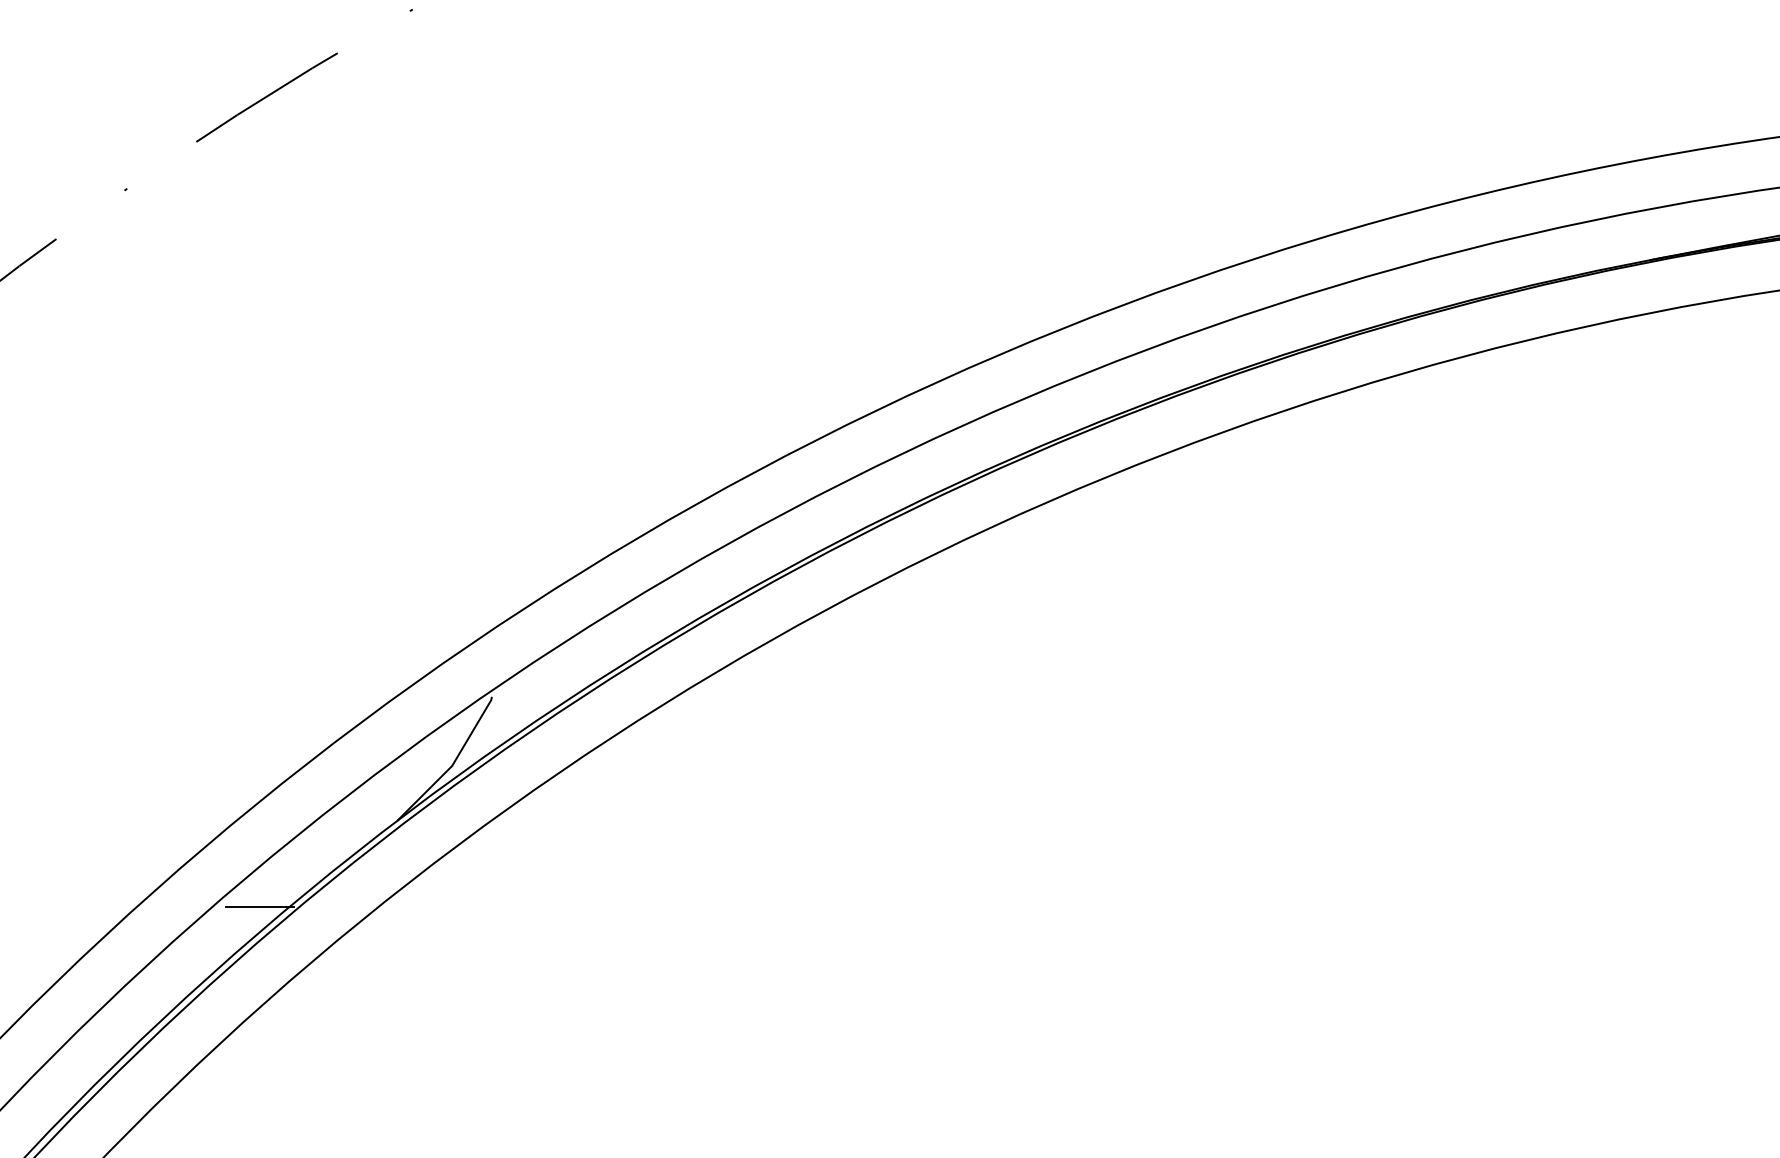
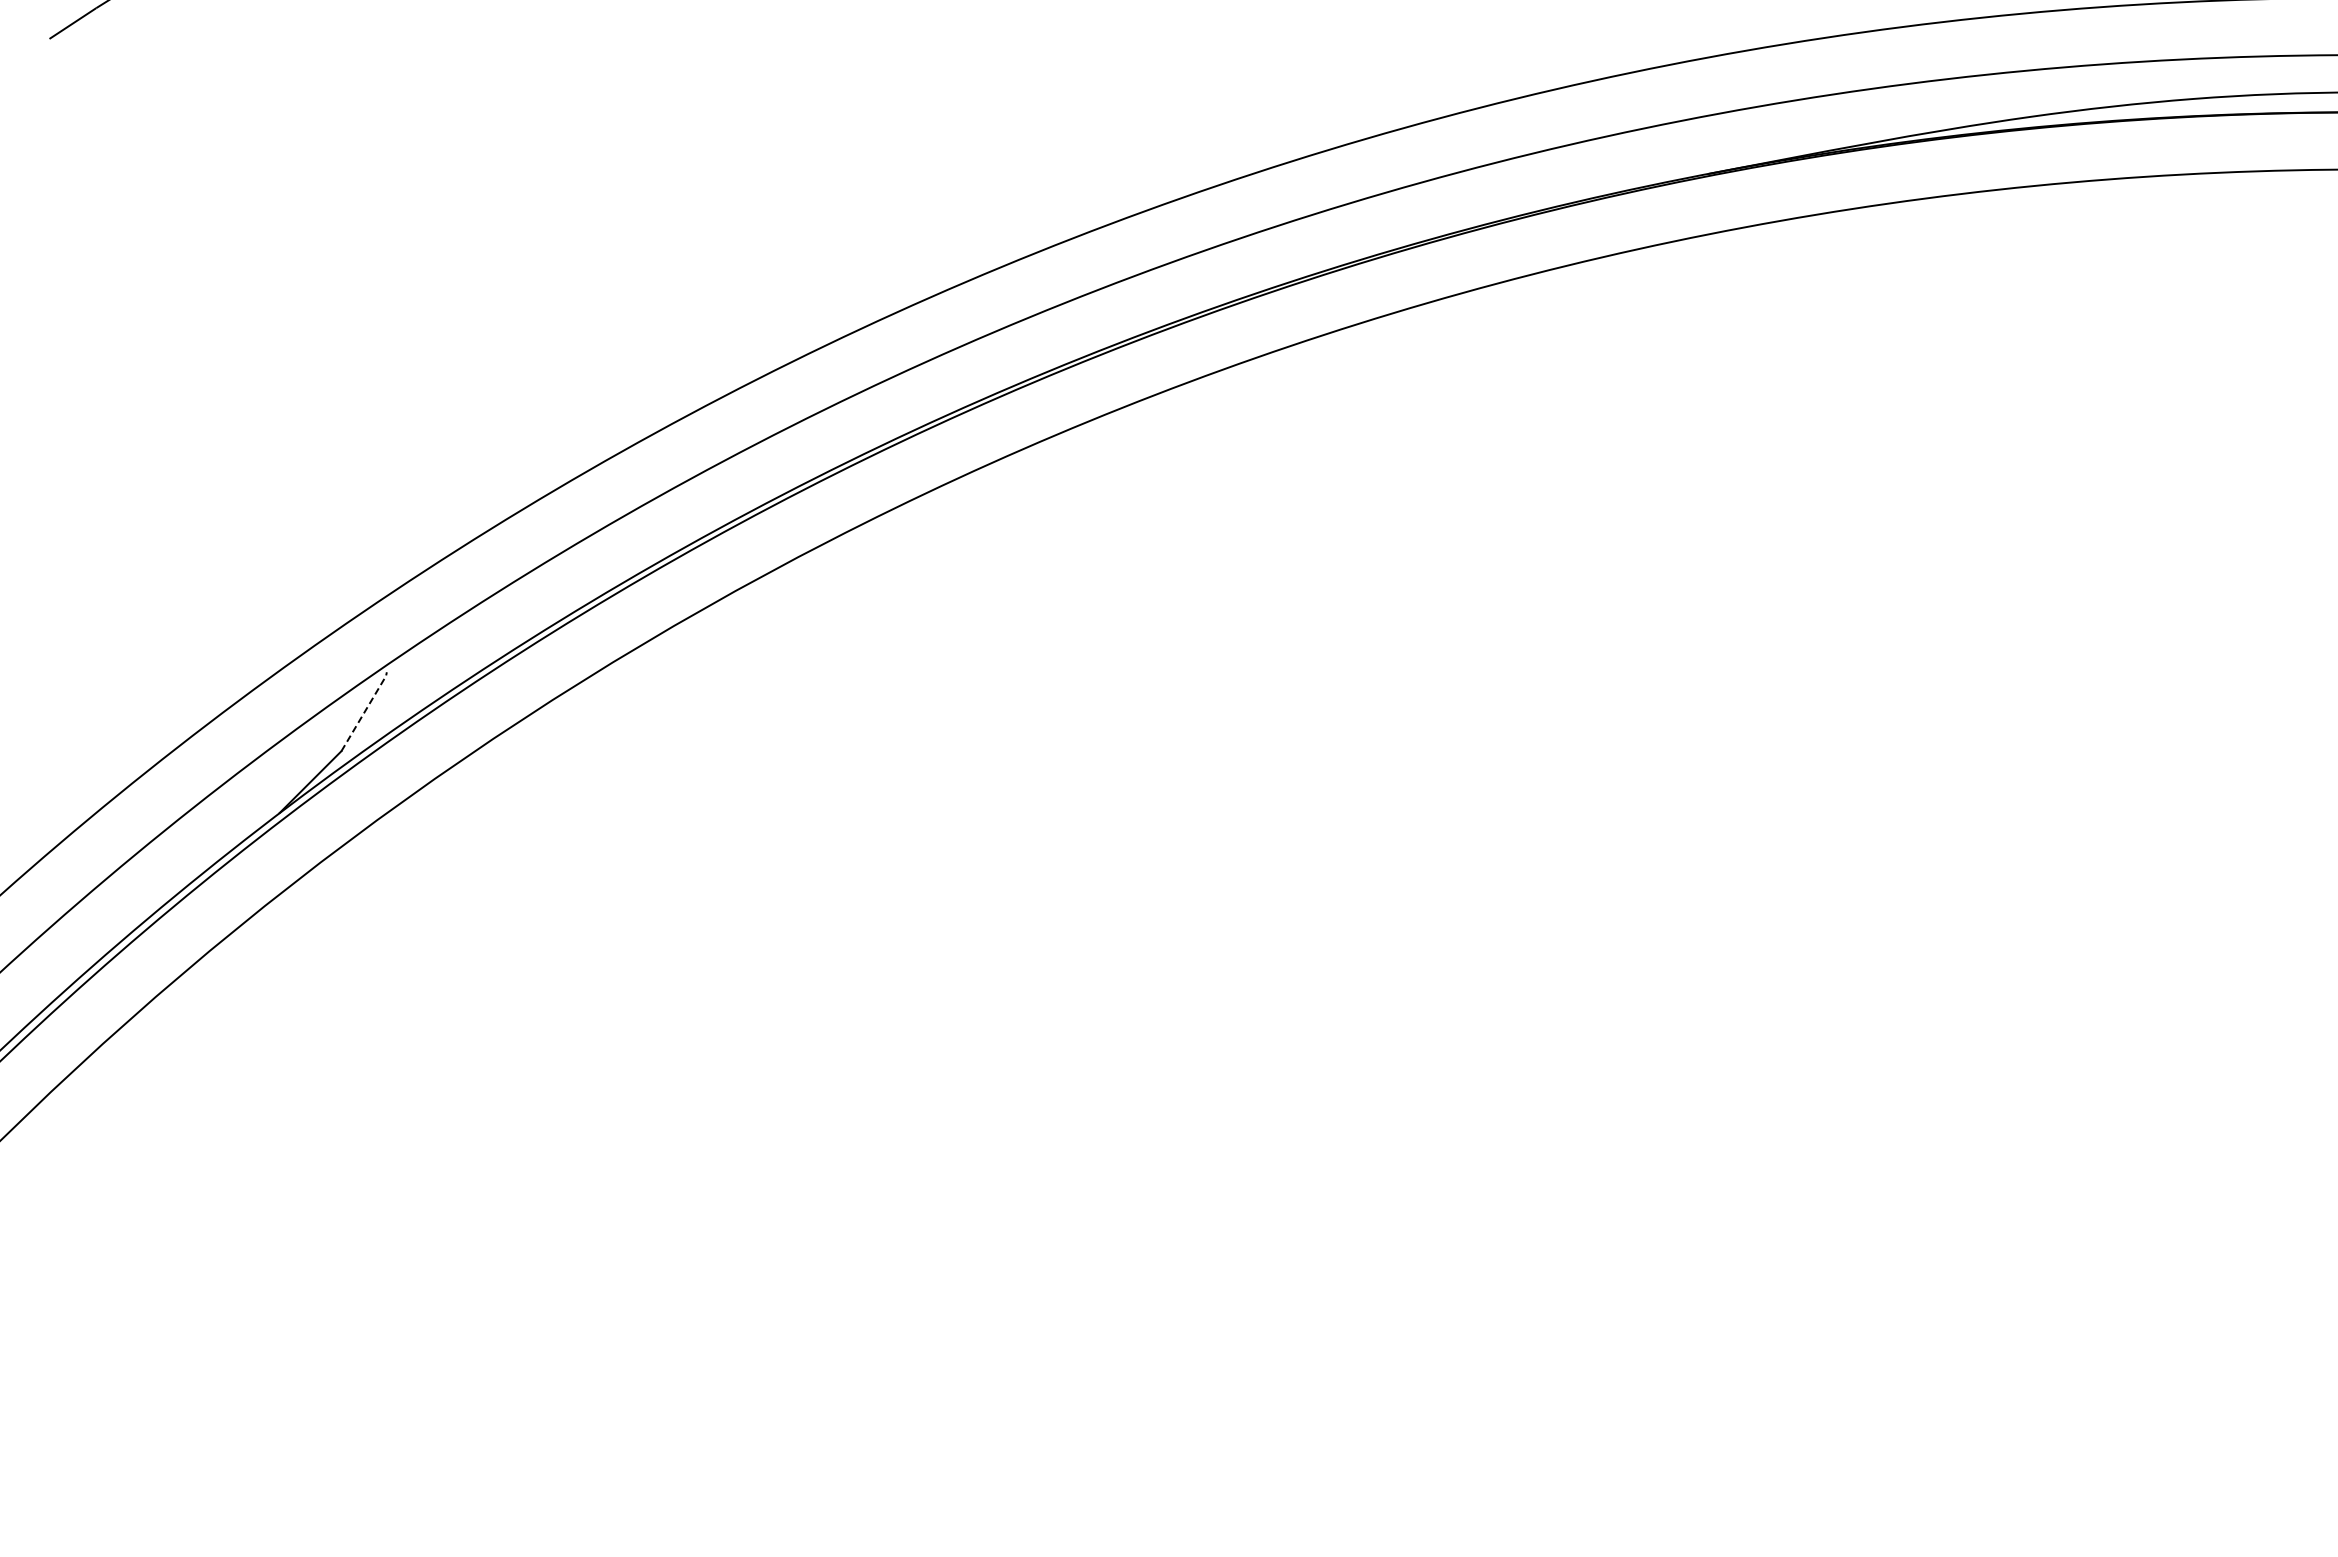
line: (473, 731) -> (365, 711), solid -> dashed
line: (260, 907) -> (122, 912), removed

